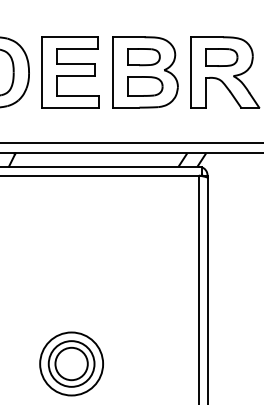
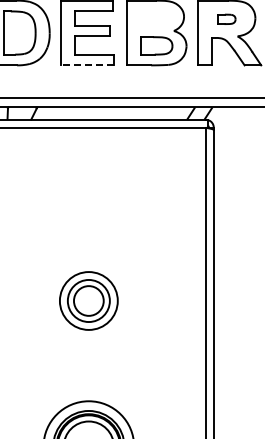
part: (144, 56) -> (155, 18), removed
part: (221, 57) -> (226, 19), size x0.6
line: (70, 107) -> (87, 65), solid -> dashed

